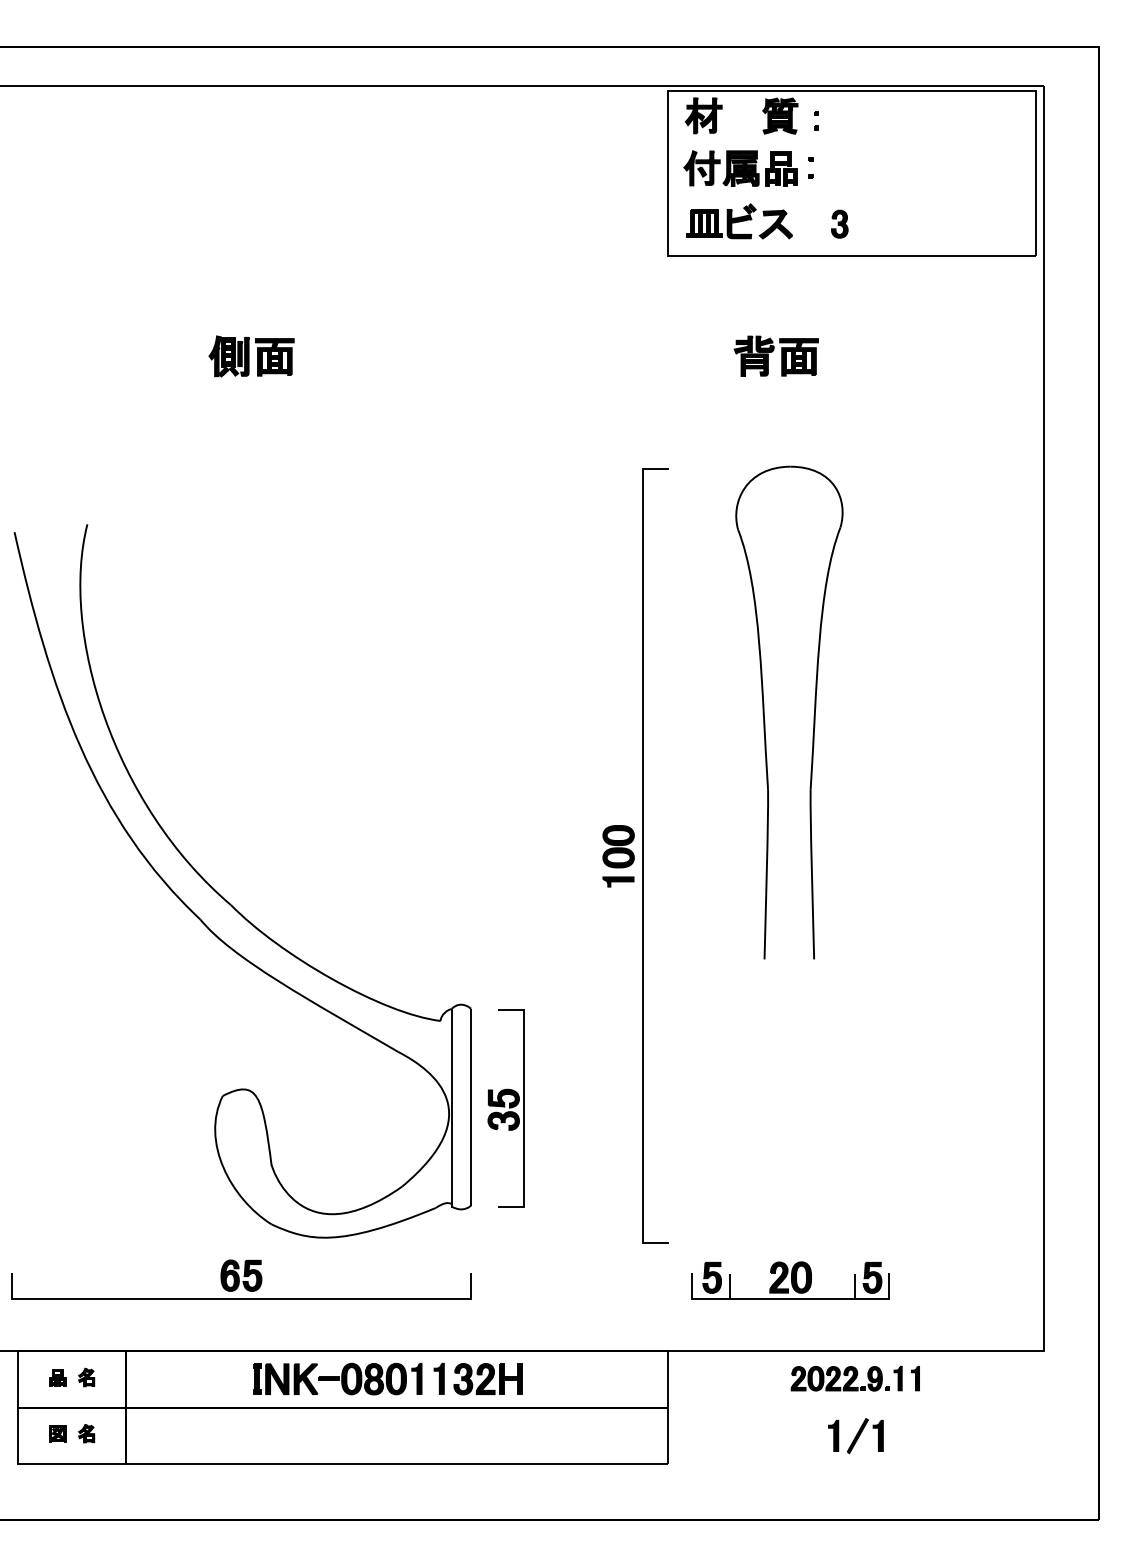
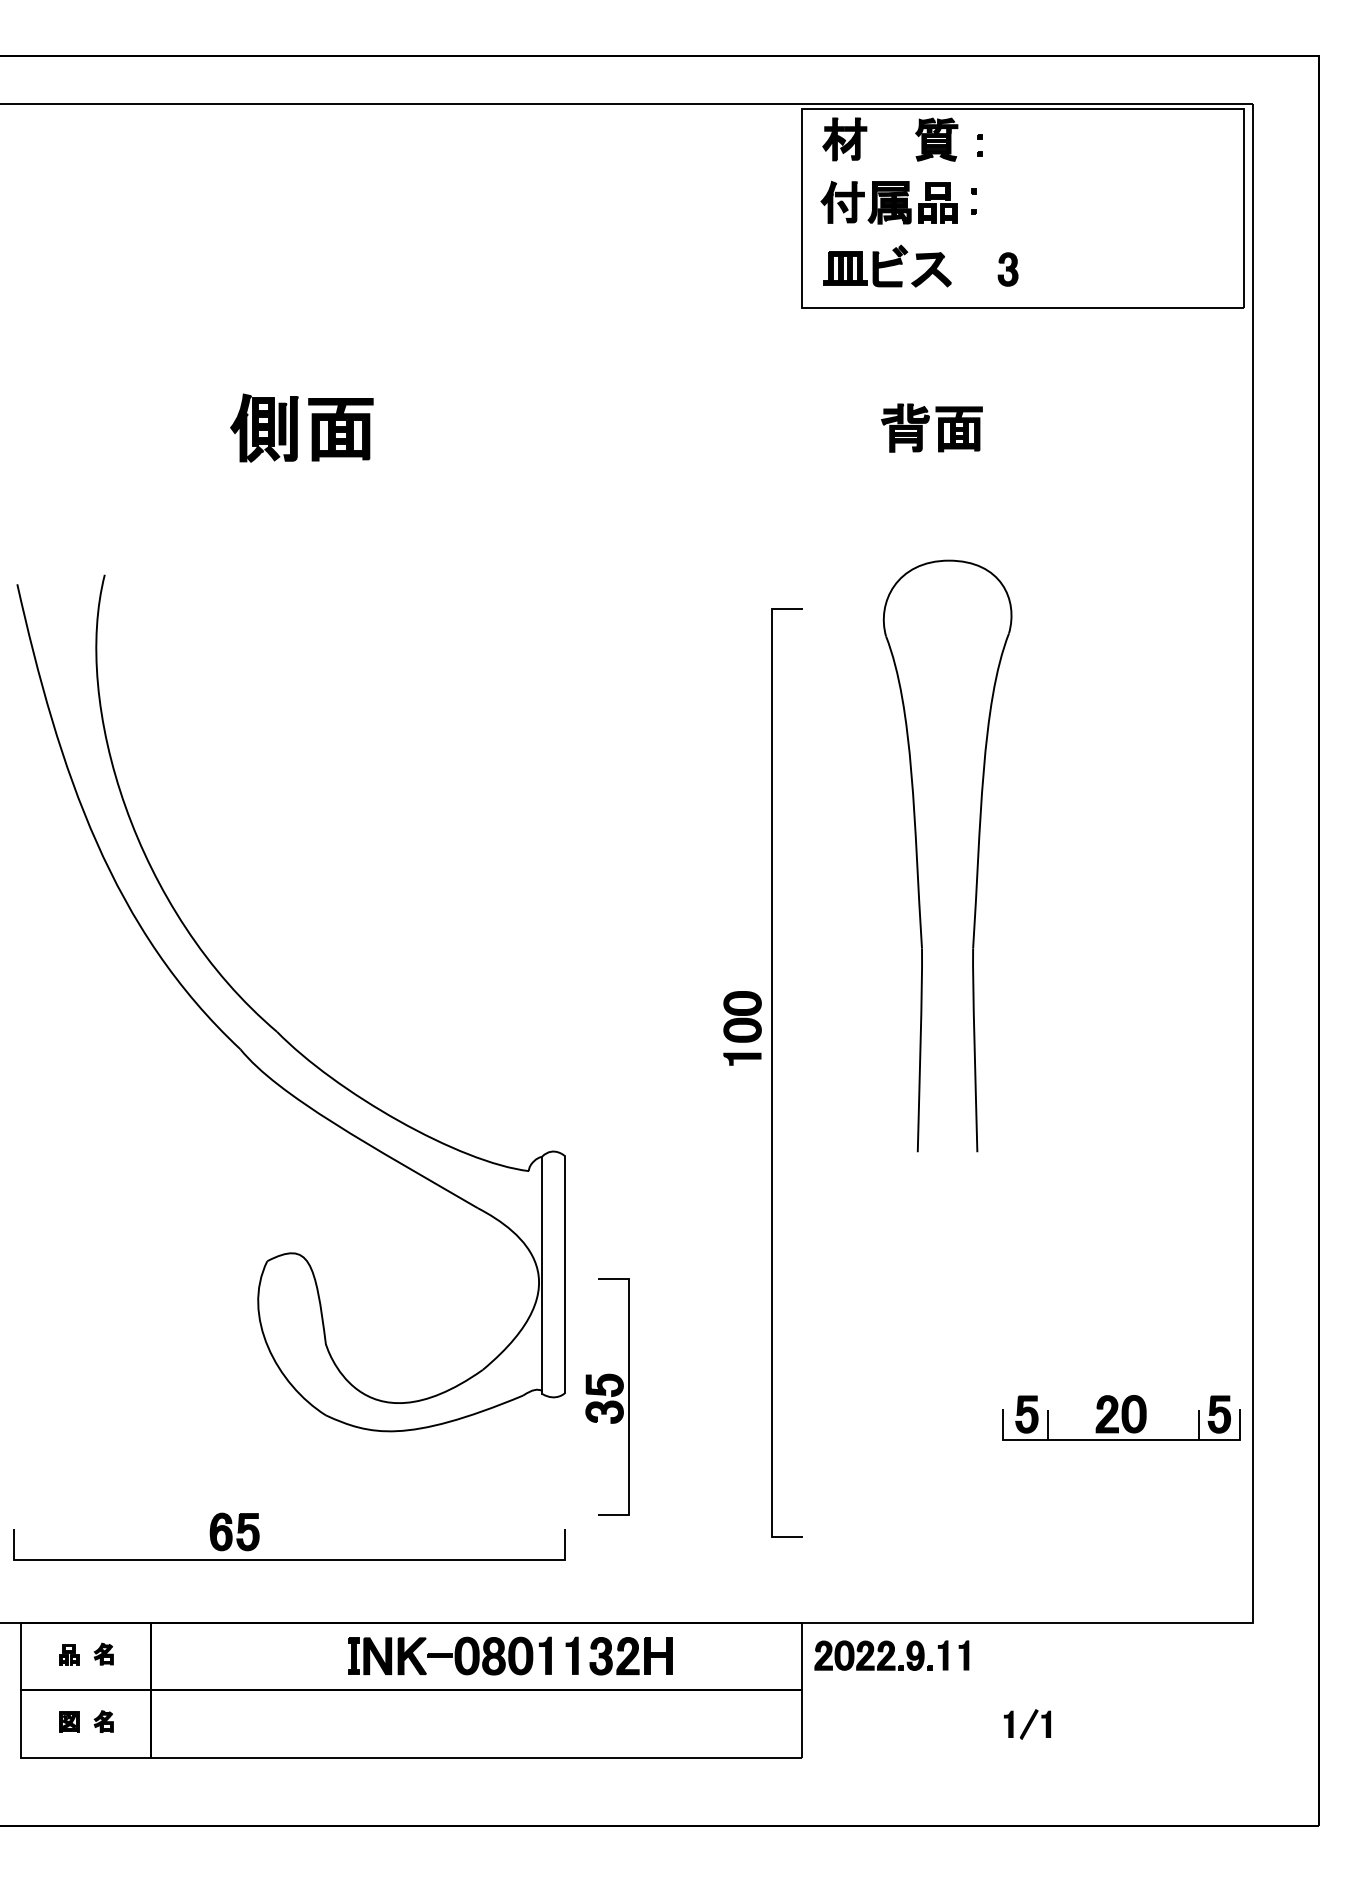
part: (251, 356) -> (301, 428), size x1.4
line: (643, 855) -> (772, 1072), moved
part: (224, 898) -> (269, 1023), moved
part: (506, 1107) -> (607, 1396), moved
part: (241, 1275) -> (234, 1531), moved
part: (790, 1280) -> (1121, 1417), moved
part: (387, 1378) -> (510, 1655), moved
part: (855, 1378) -> (891, 1655), moved
part: (855, 1436) -> (1027, 1724), size x0.7

